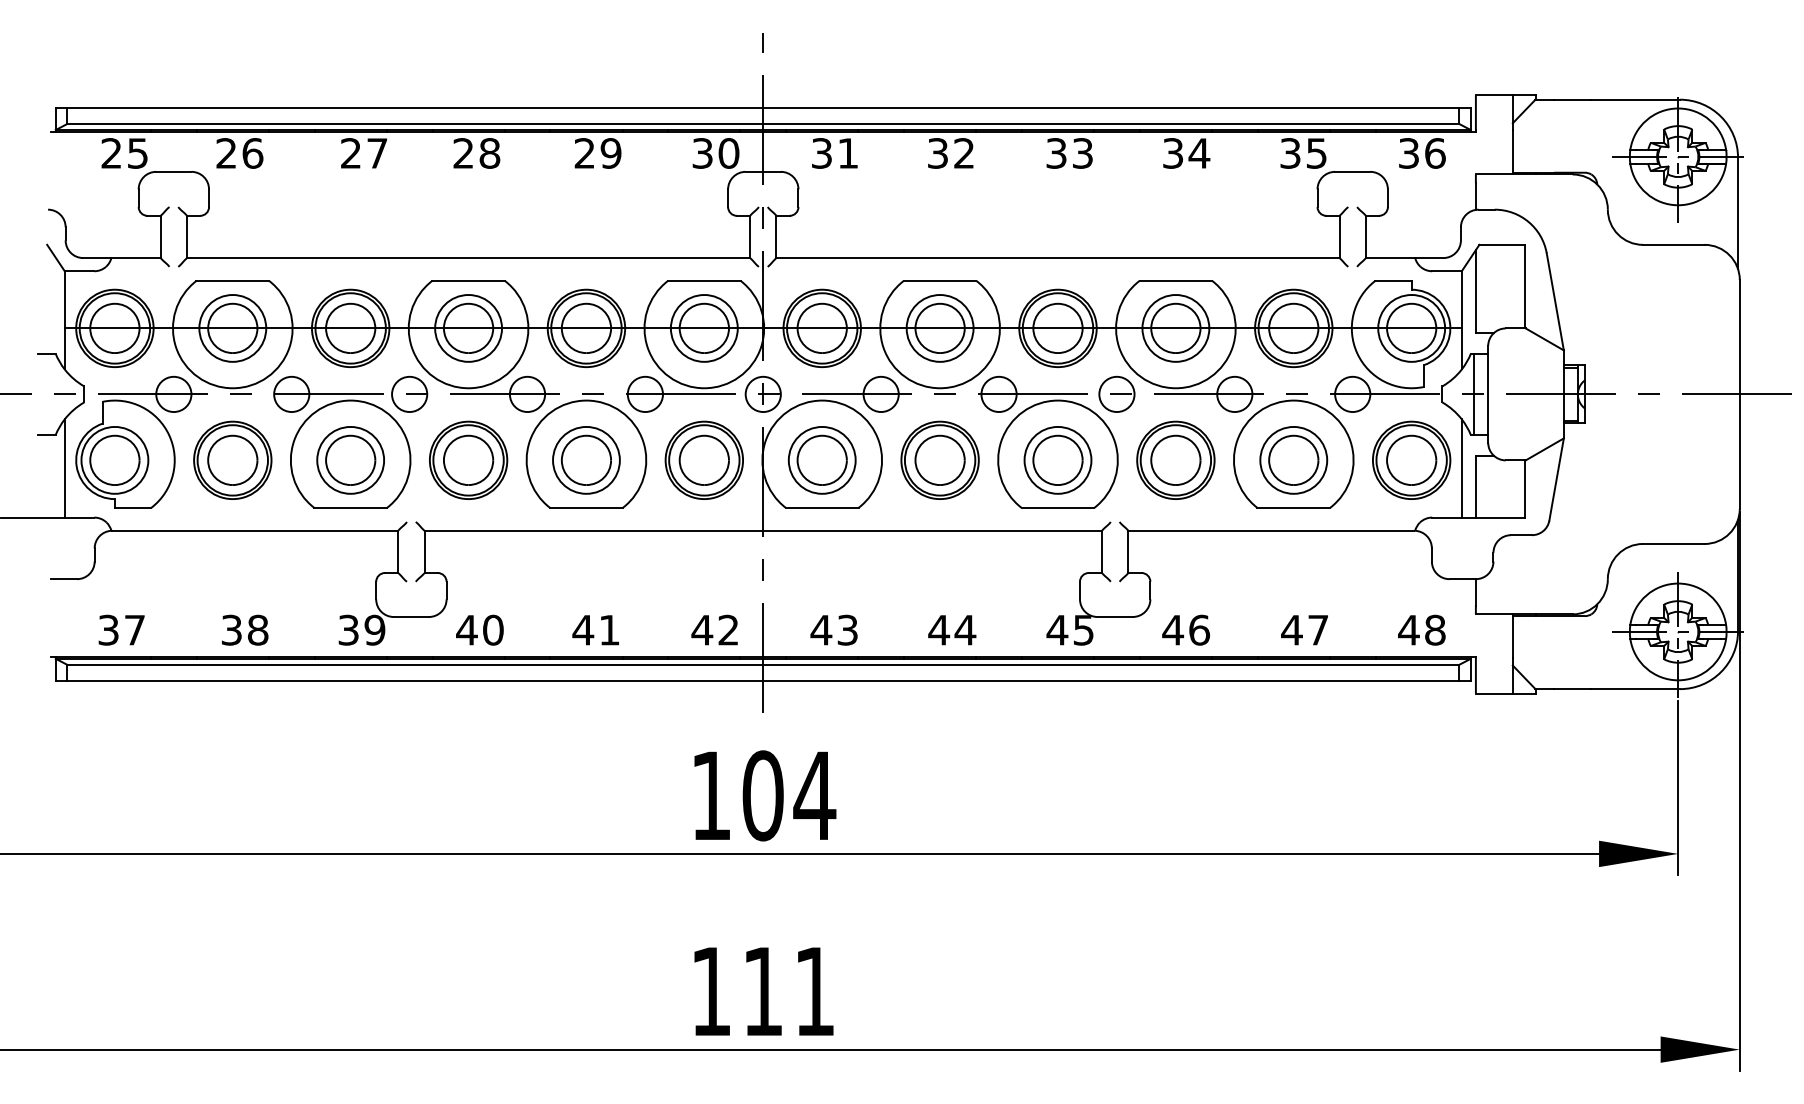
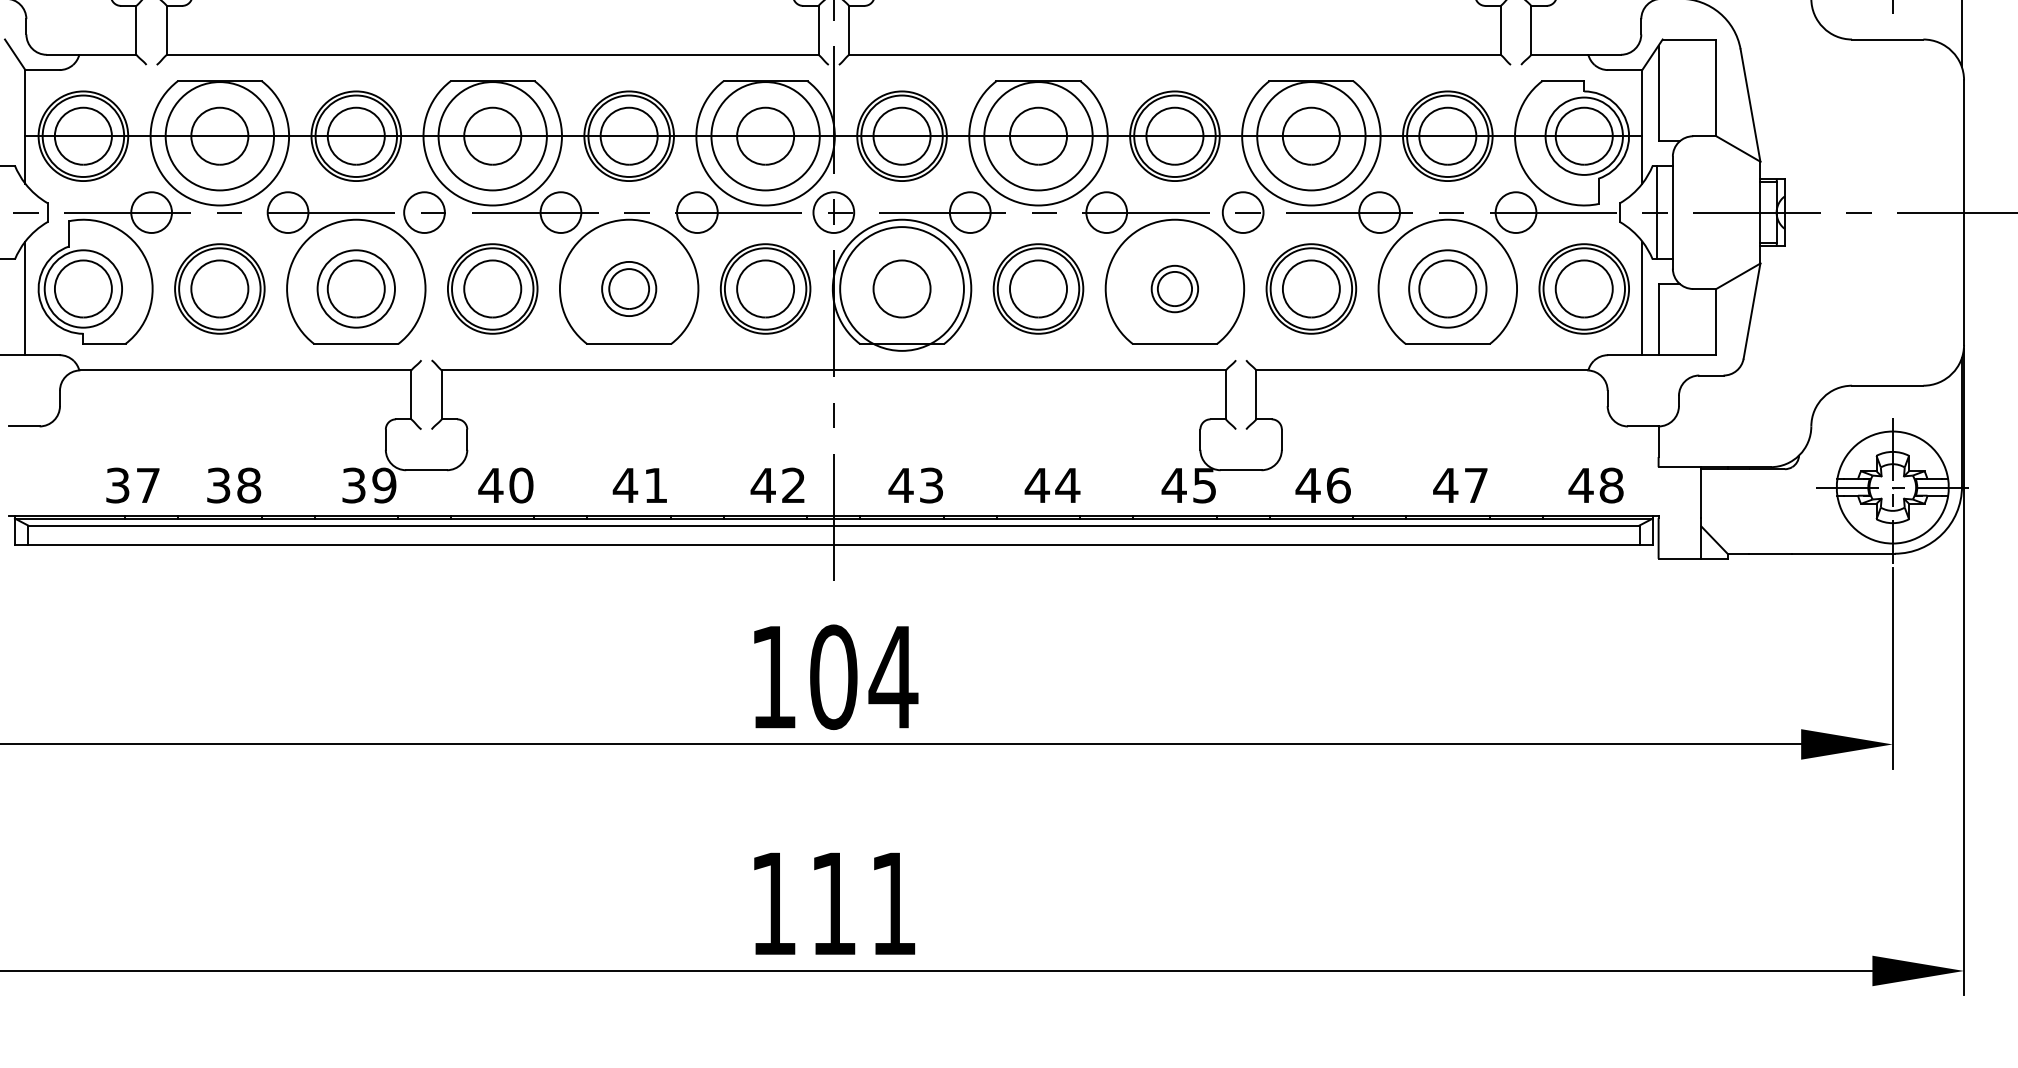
circle: (232, 328) -> (219, 136), size x1.4
circle: (468, 328) -> (492, 136), size x1.4
circle: (703, 328) -> (764, 136), size x1.4
circle: (939, 328) -> (1037, 136), size x1.4
circle: (1175, 328) -> (1310, 136), size x1.4
circle: (821, 459) -> (901, 287), size x1.6
part: (586, 460) -> (629, 289), size x0.7
part: (1057, 460) -> (1174, 289), size x0.6
text: (121, 629) -> (132, 484), moved

